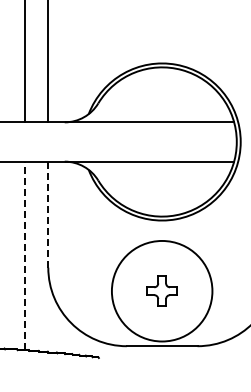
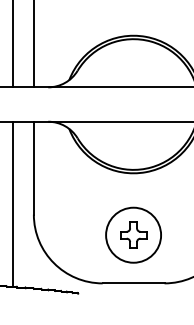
line: (48, 215) -> (34, 168), dashed -> solid
line: (24, 255) -> (13, 203), dashed -> solid
circle: (161, 290) -> (133, 234), size x0.62

